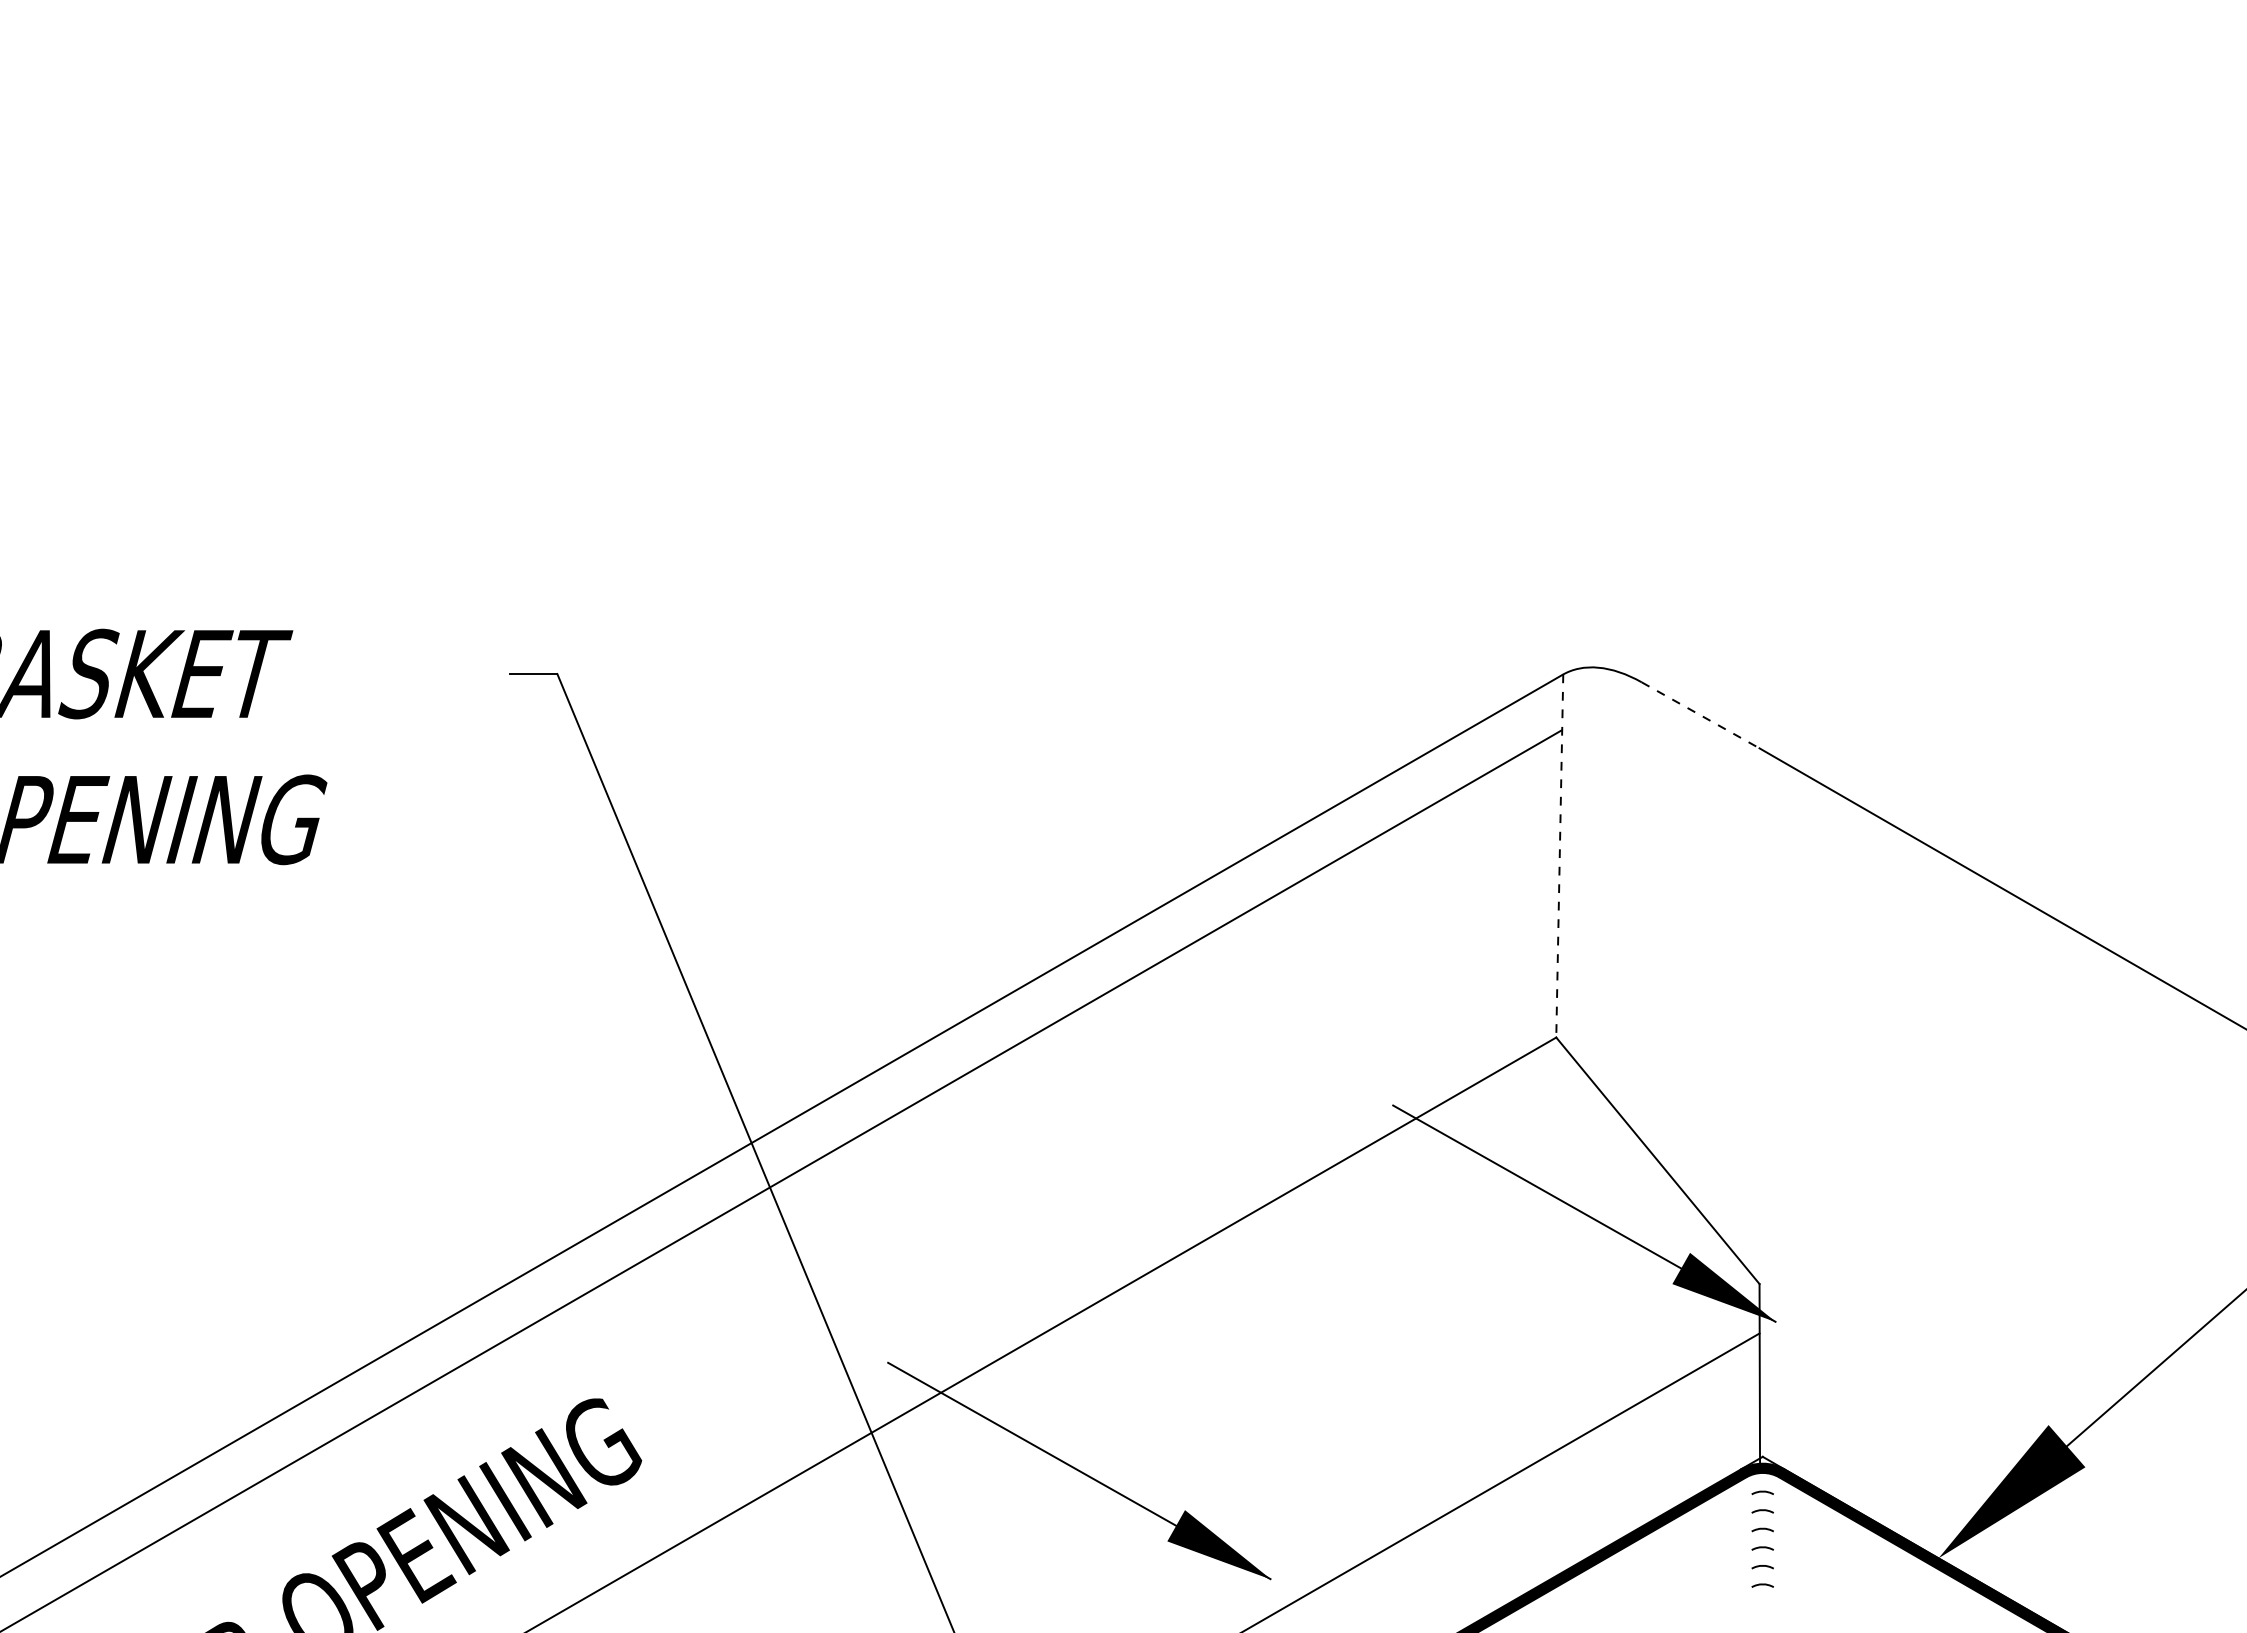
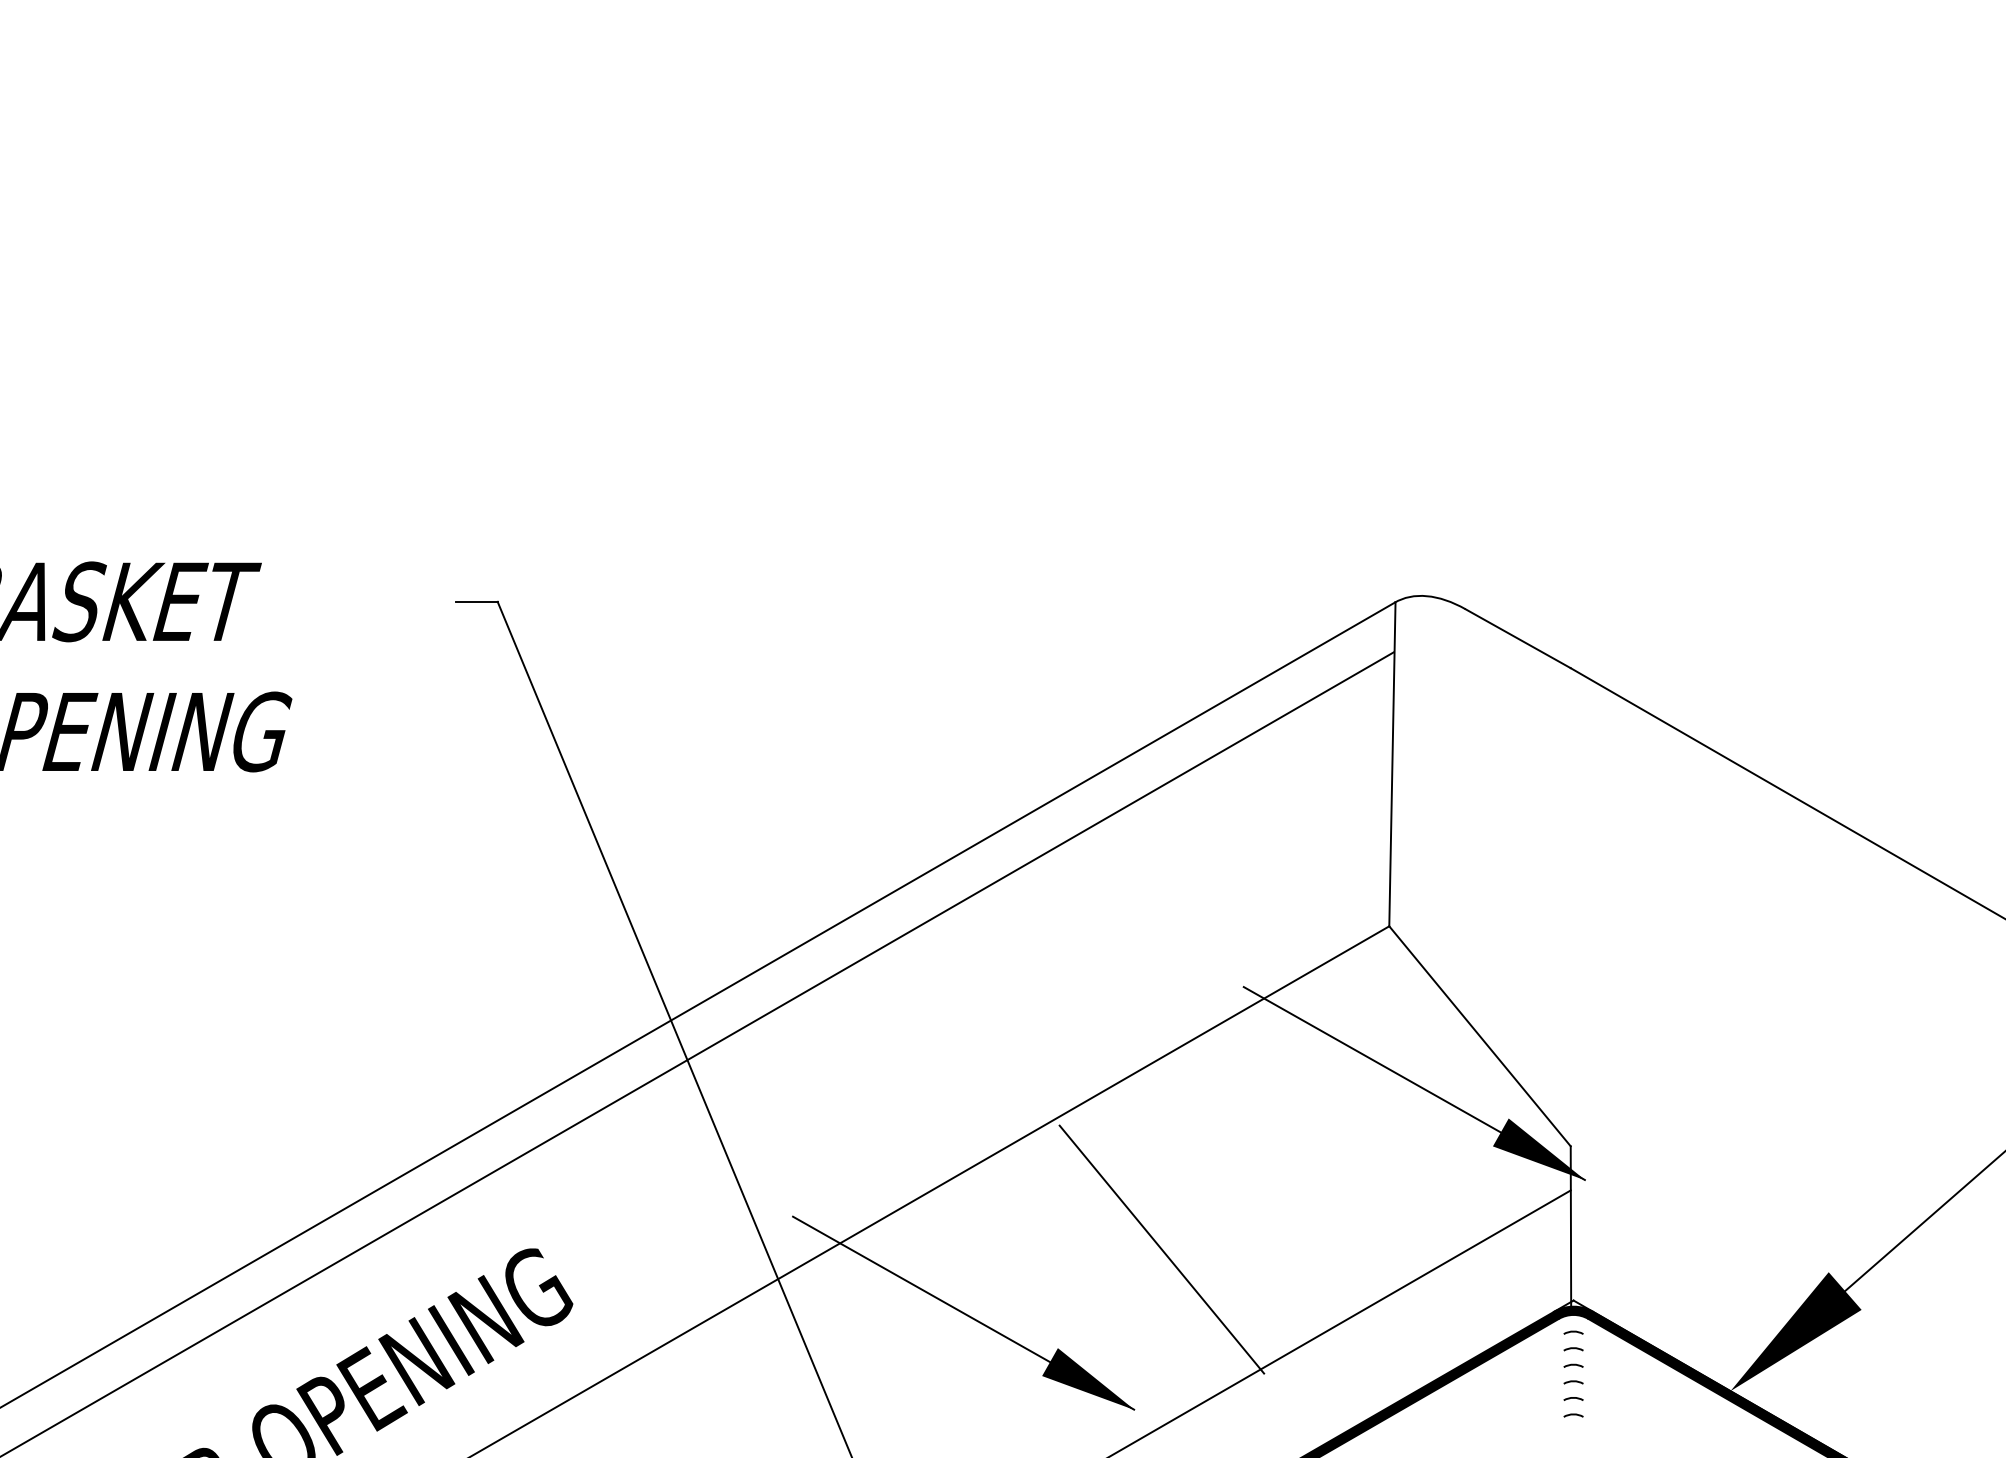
line: (1701, 715) -> (1518, 638), dashed -> solid
line: (1559, 856) -> (1392, 764), dashed -> solid
line: (1301, 1399) -> (1161, 1249), added

